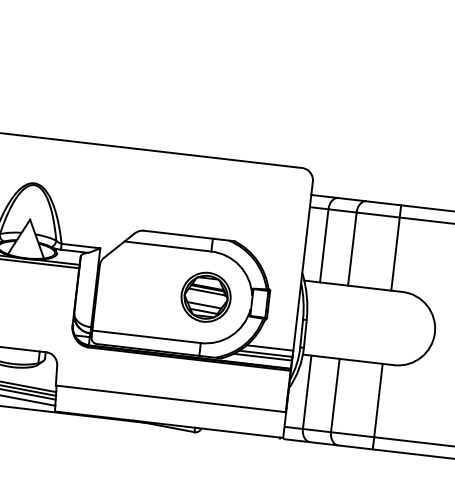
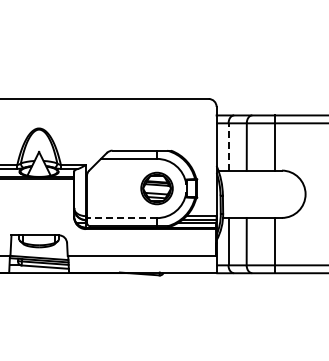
line: (324, 245) -> (228, 146), solid -> dashed
line: (145, 337) -> (121, 218), solid -> dashed

